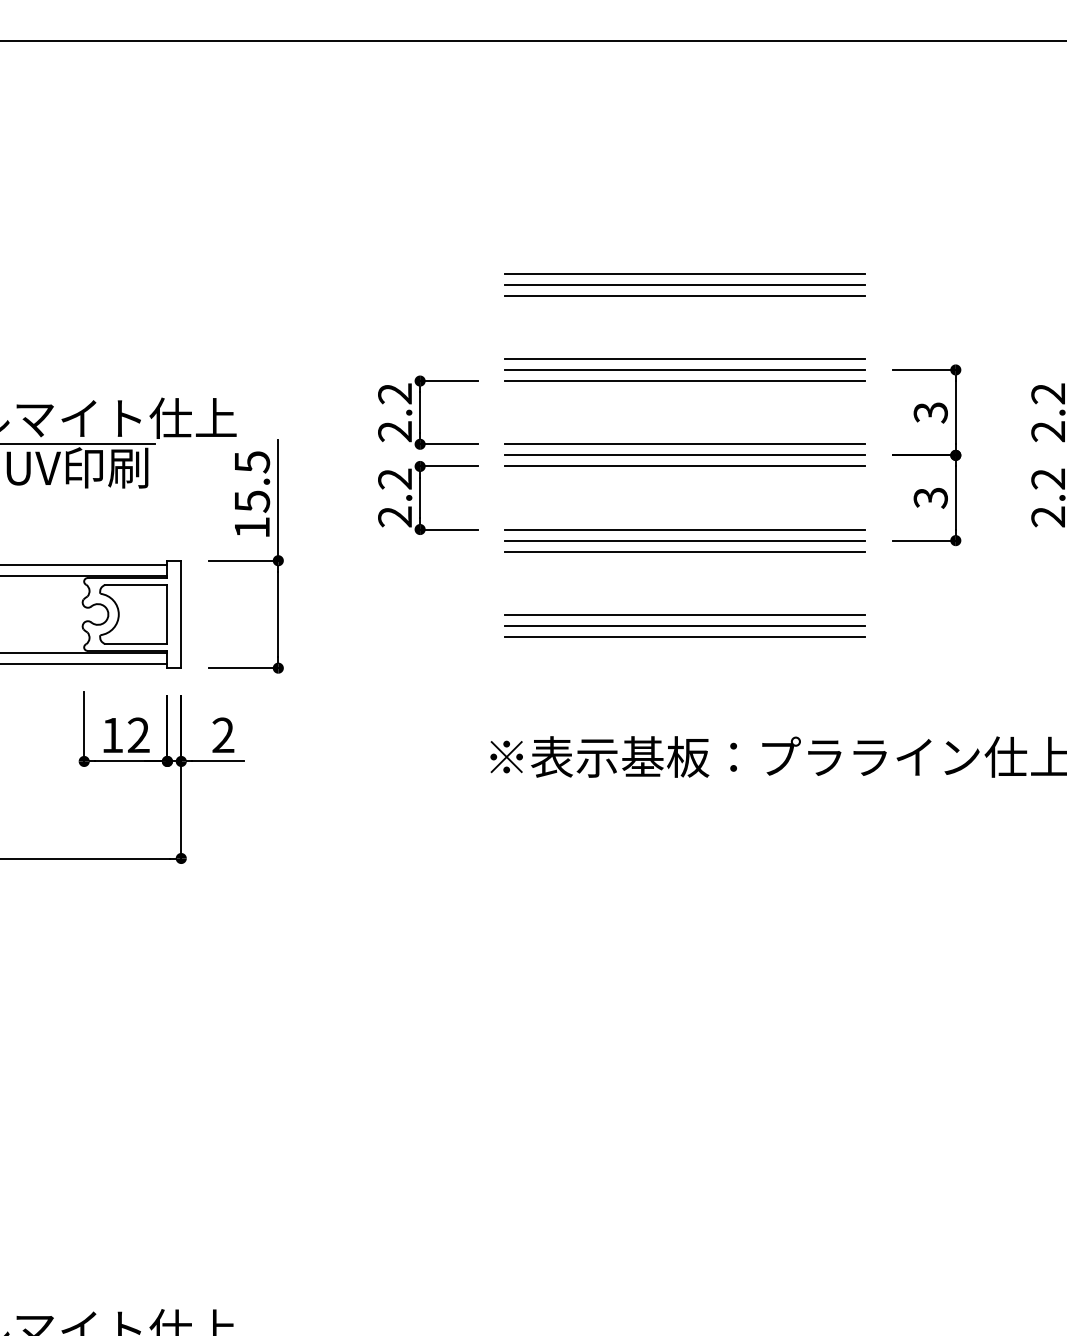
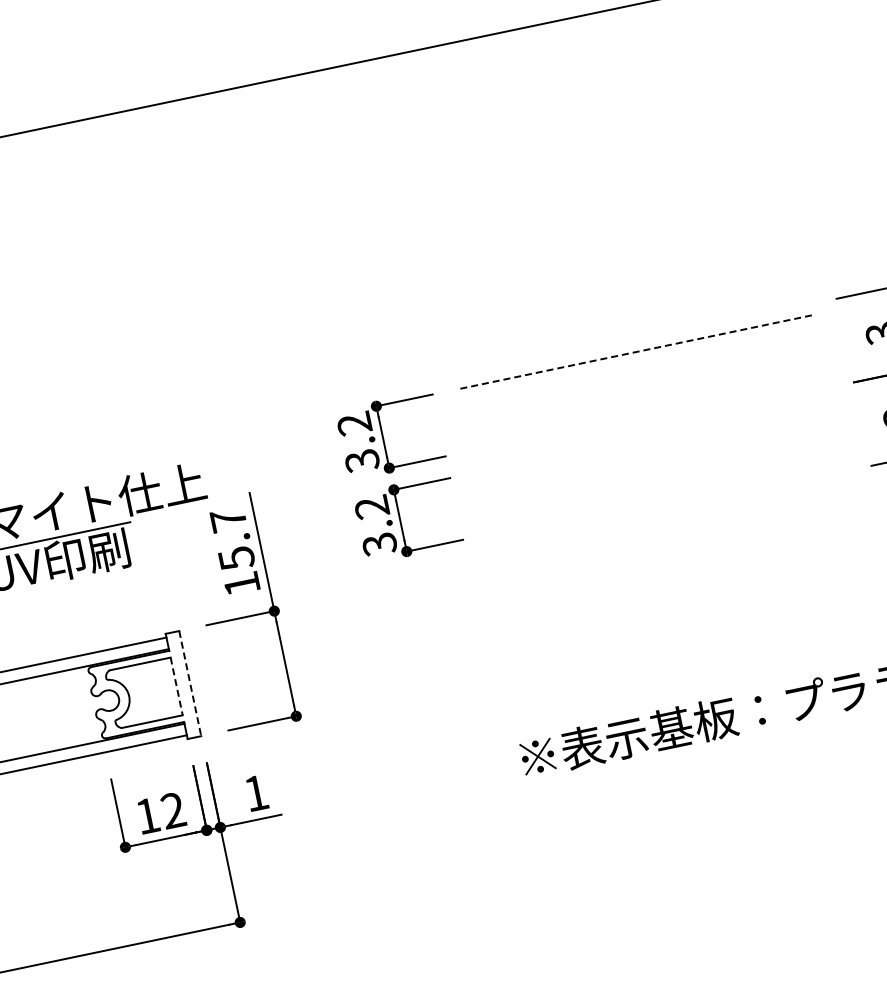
line: (684, 273) -> (613, 246), removed
line: (684, 284) -> (615, 257), removed
line: (684, 295) -> (617, 268), removed
line: (684, 358) -> (630, 330), removed
line: (684, 370) -> (633, 341), removed
line: (685, 381) -> (636, 352), solid -> dashed
text: (395, 431) -> (362, 460), 2.2 -> 3.2
line: (684, 444) -> (648, 414), removed
line: (684, 455) -> (650, 425), removed
text: (252, 462) -> (228, 520), 15.5 -> 15.7
line: (684, 466) -> (652, 435), removed
text: (395, 516) -> (379, 543), 2.2 -> 3.2
line: (684, 529) -> (665, 497), removed
line: (684, 540) -> (667, 508), removed
line: (684, 551) -> (670, 519), removed
line: (167, 614) -> (176, 686), solid -> dashed
line: (181, 614) -> (190, 683), solid -> dashed
line: (684, 614) -> (682, 580), removed
line: (684, 625) -> (685, 591), removed
line: (684, 637) -> (687, 603), removed
text: (223, 734) -> (256, 792), 2 -> 1

